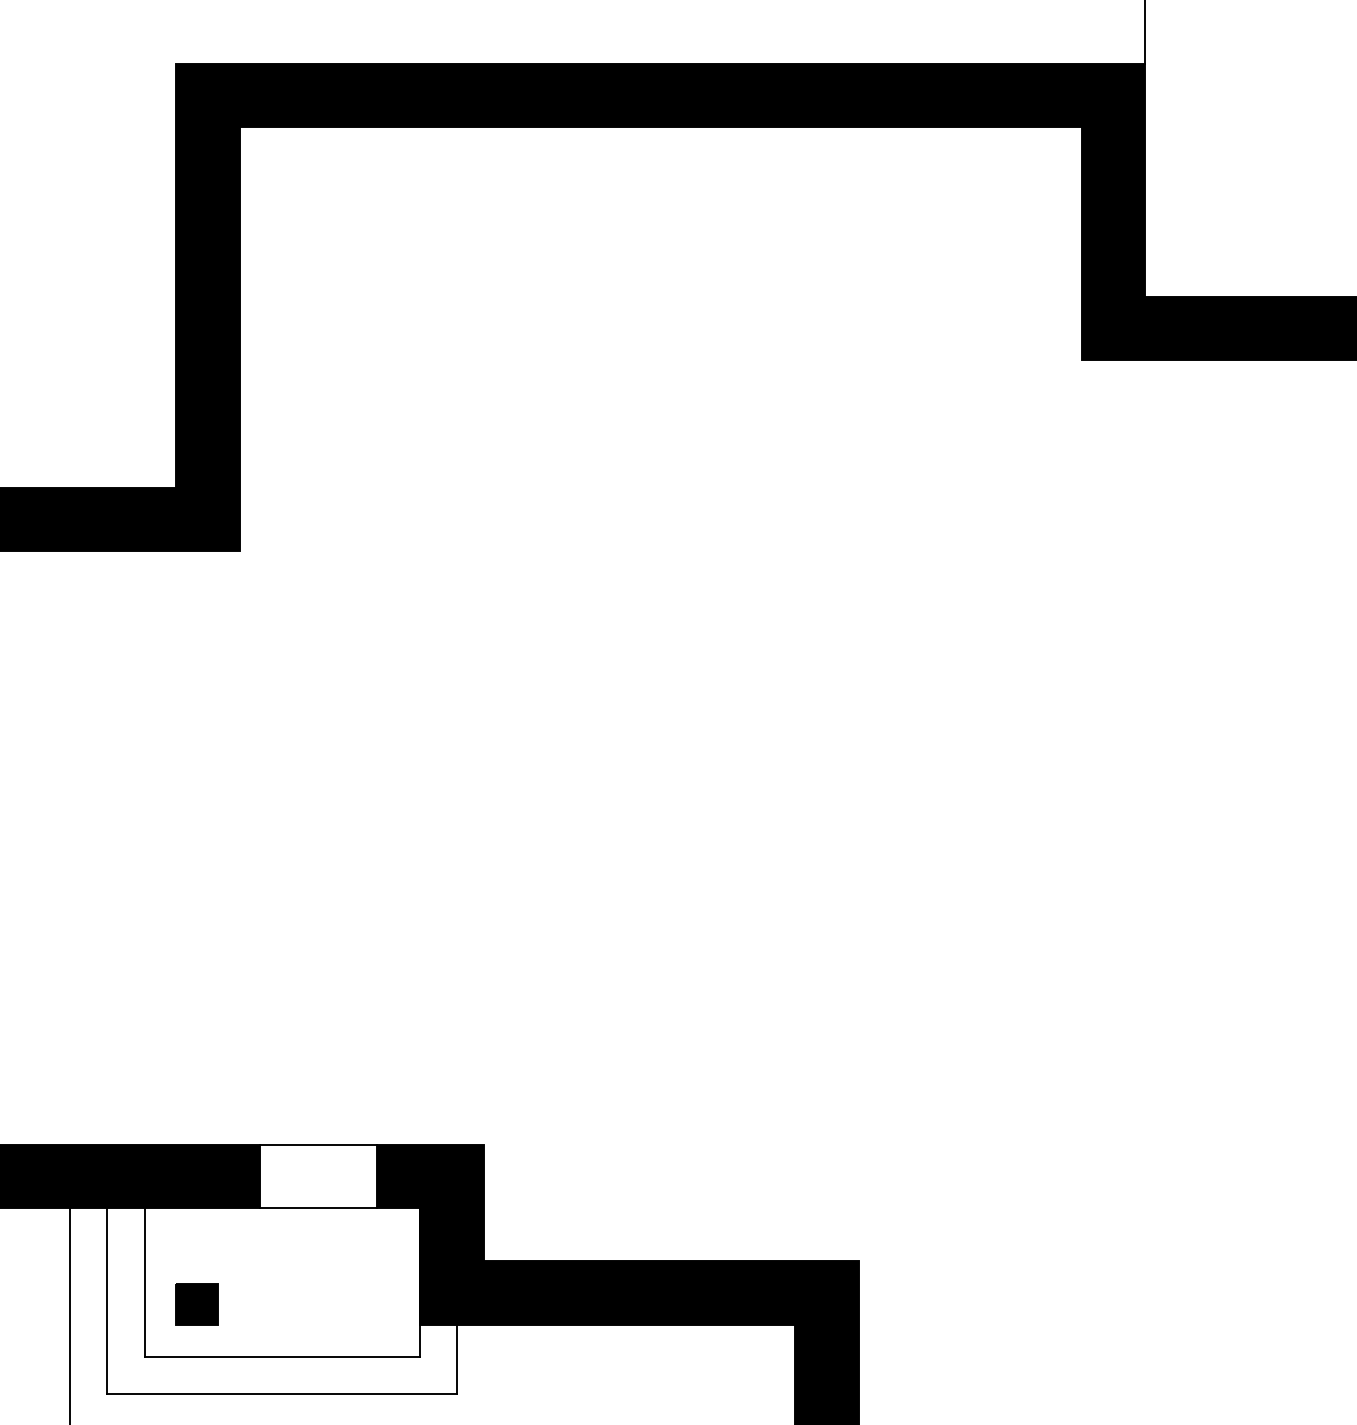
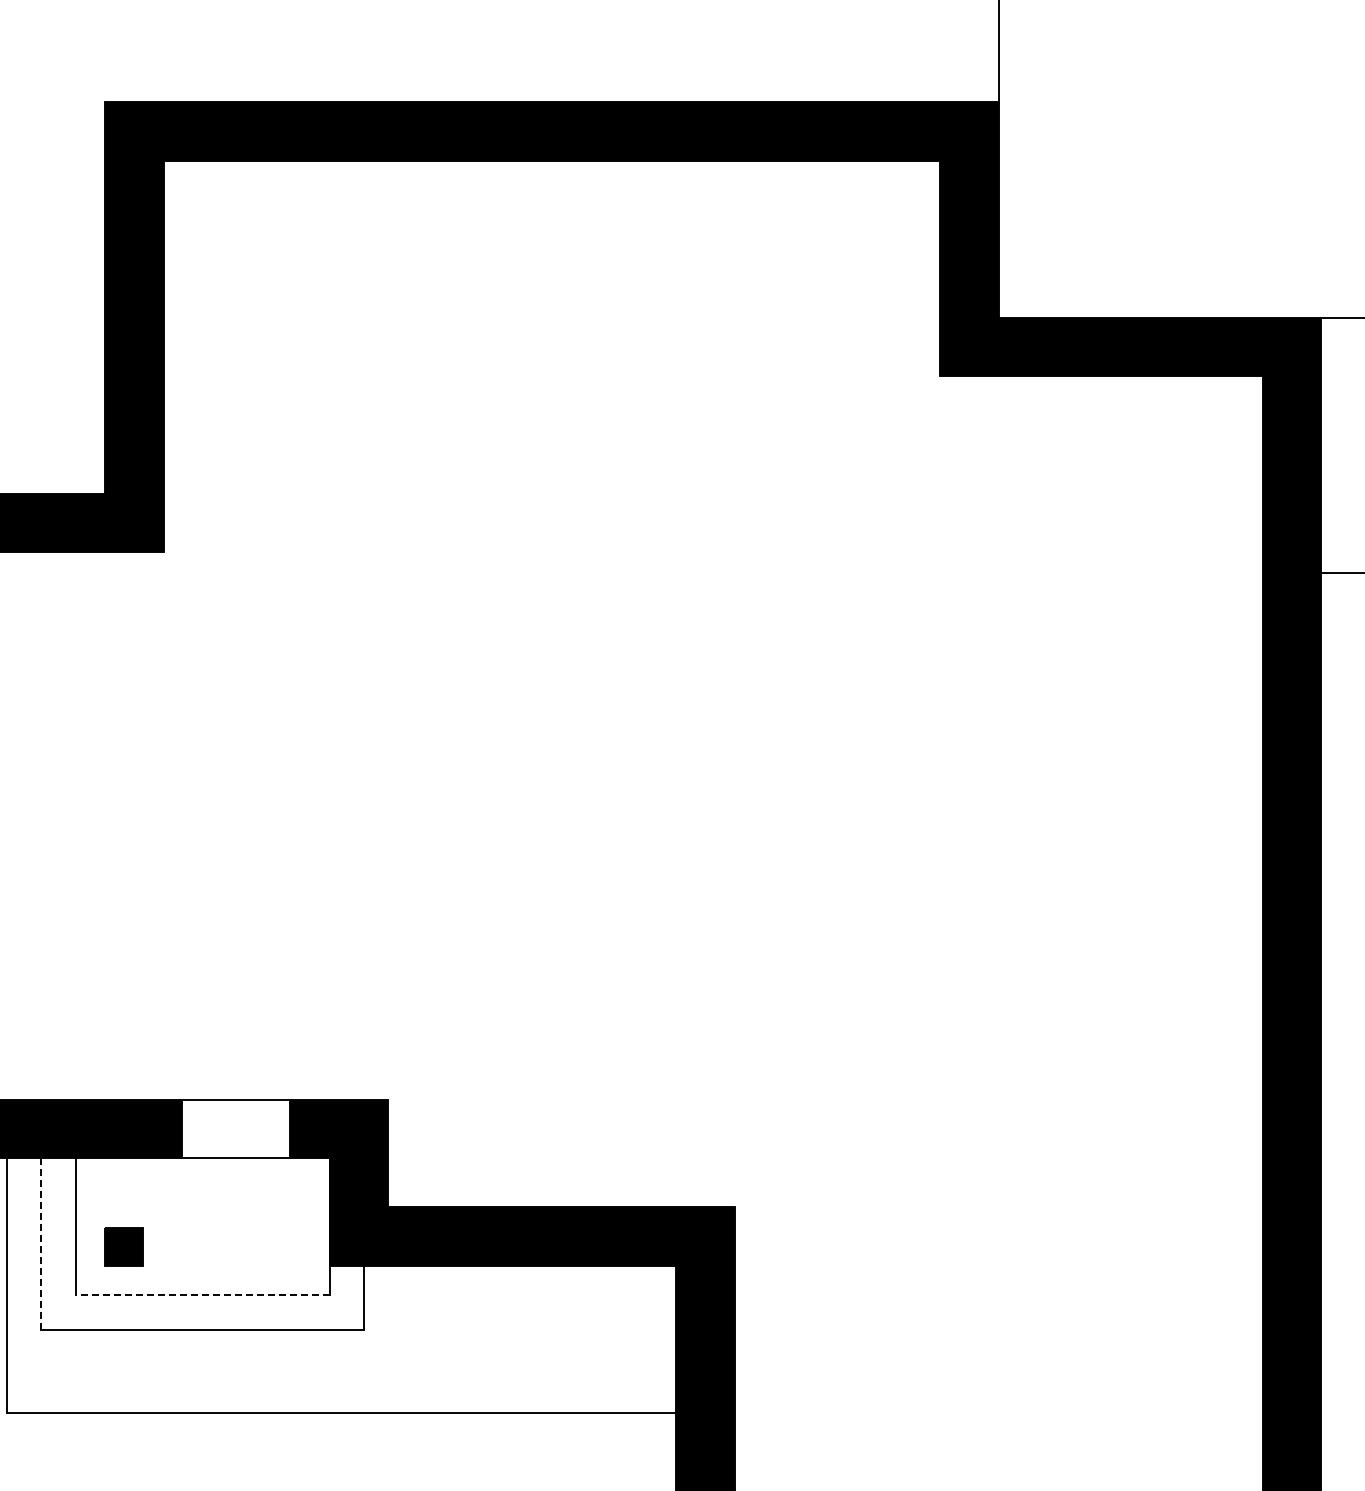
line: (107, 1301) -> (41, 1244), solid -> dashed
line: (282, 1357) -> (202, 1295), solid -> dashed

